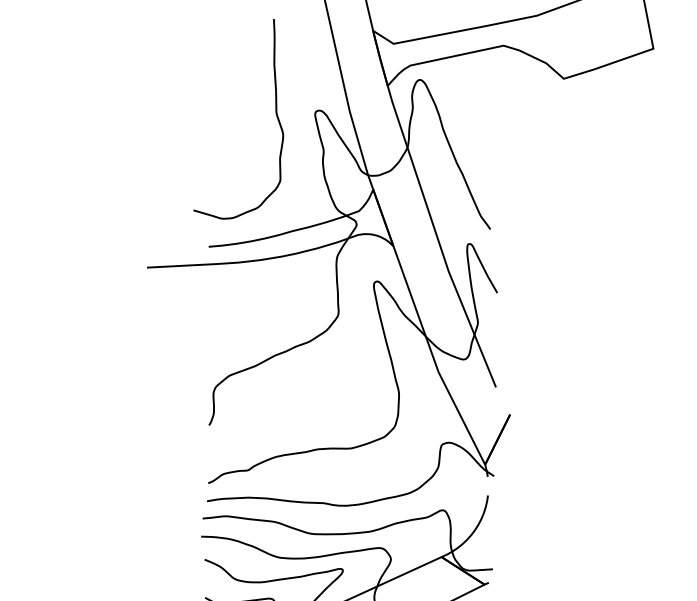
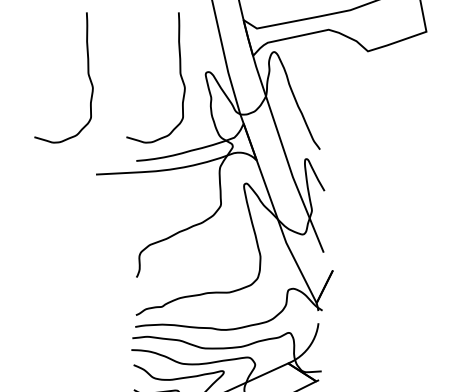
curve: (133, 114) -> (87, 74), added

